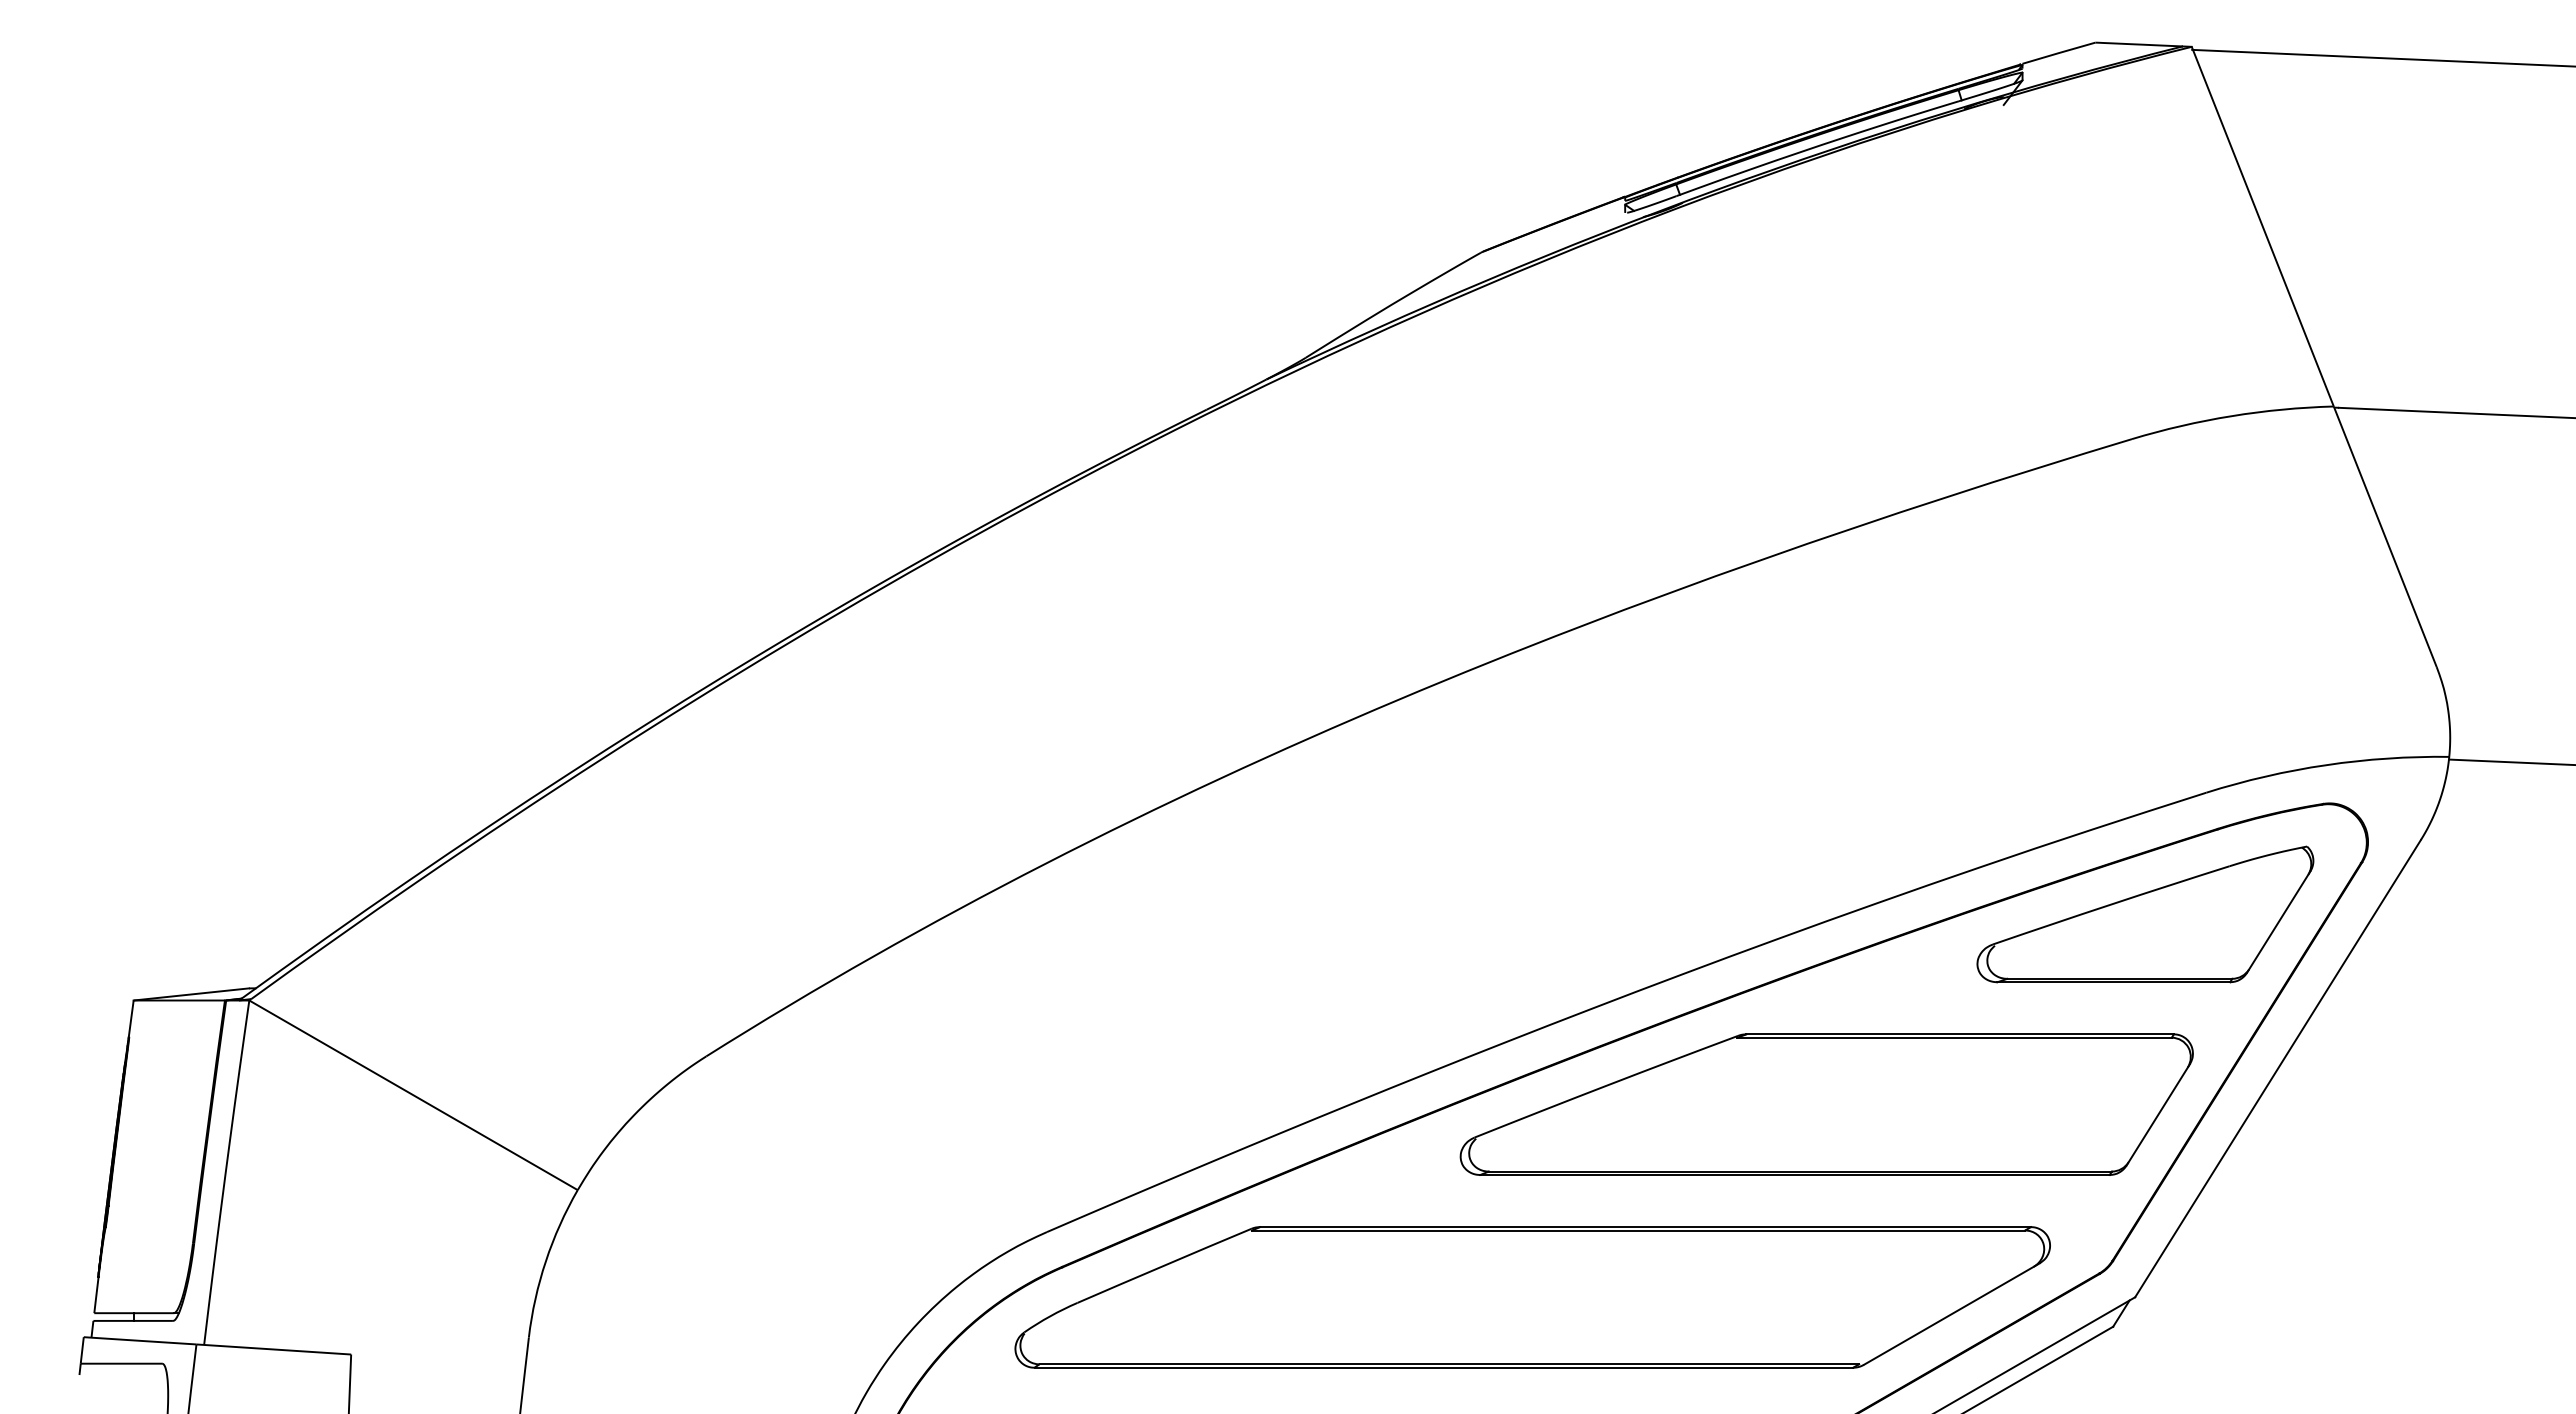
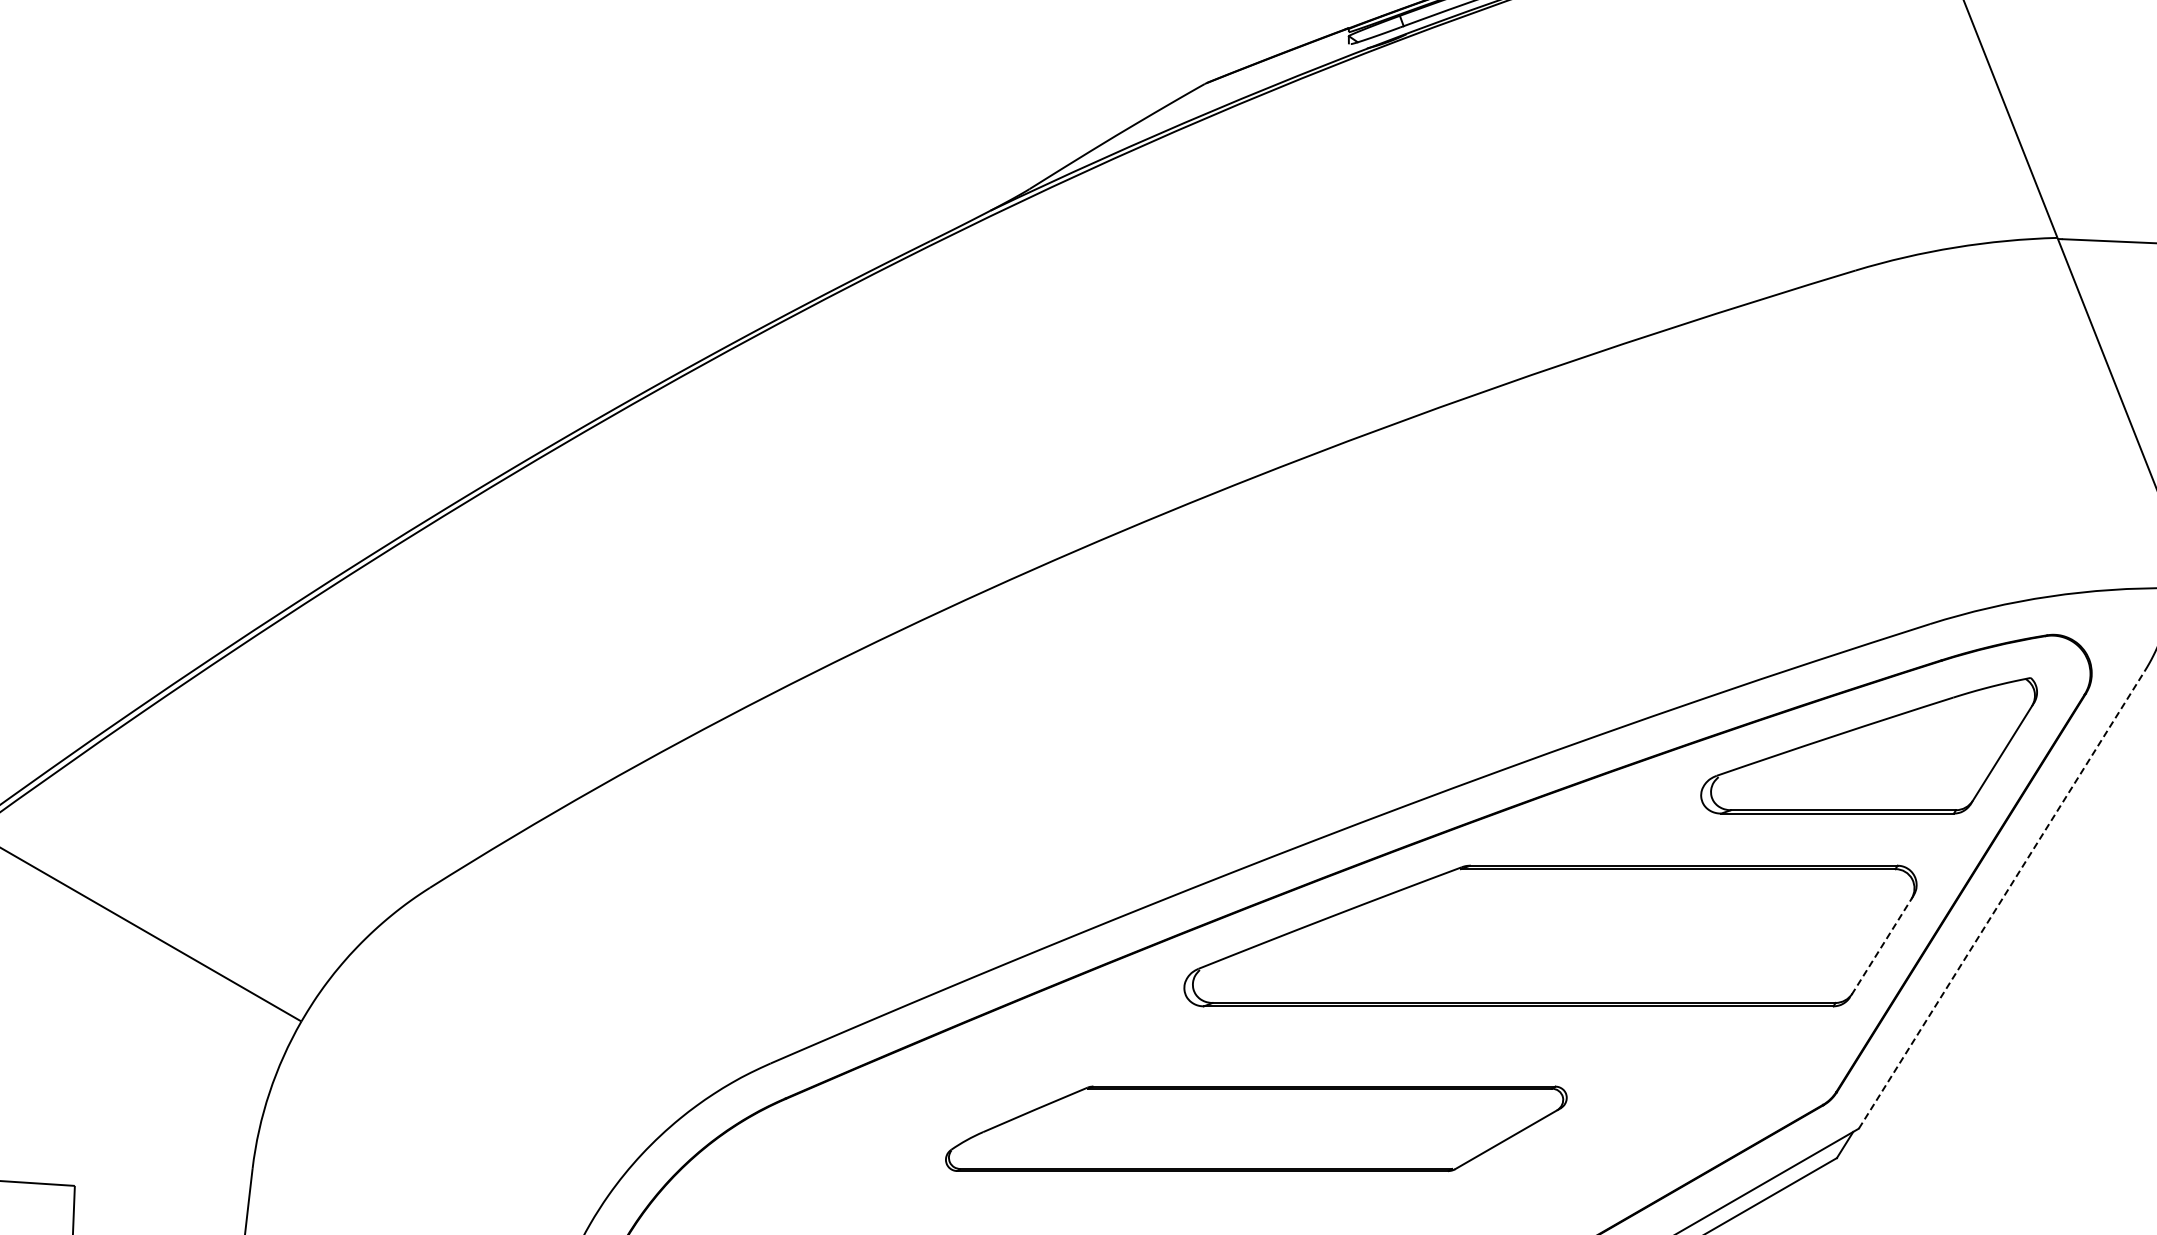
line: (2278, 1068) -> (2002, 899), solid -> dashed
line: (2158, 1114) -> (1882, 945), solid -> dashed
part: (1532, 1297) -> (1256, 1128), size x0.6

